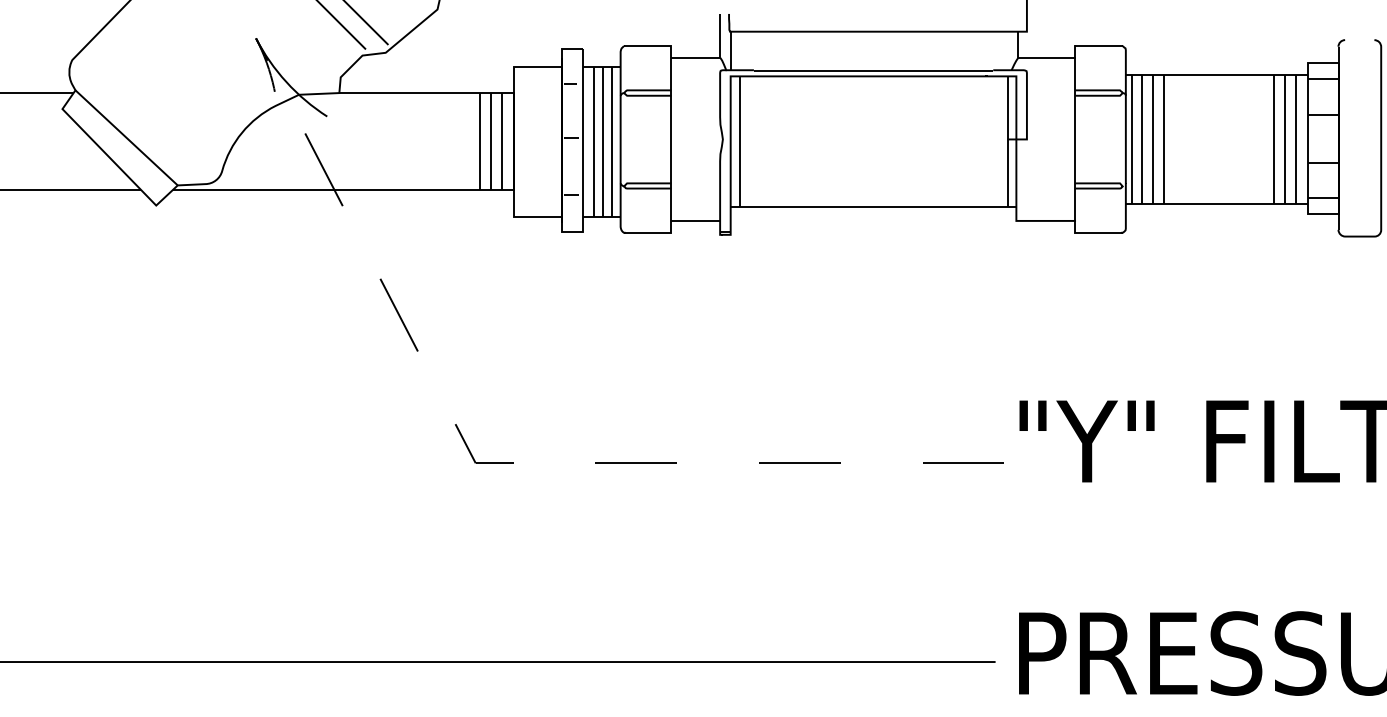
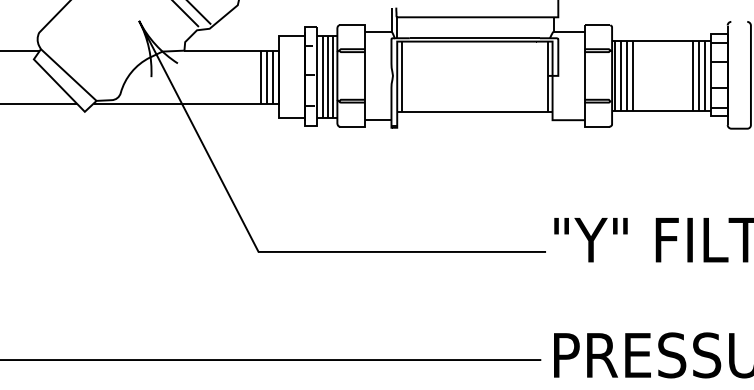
line: (457, 427) -> (248, 232), dashed -> solid

